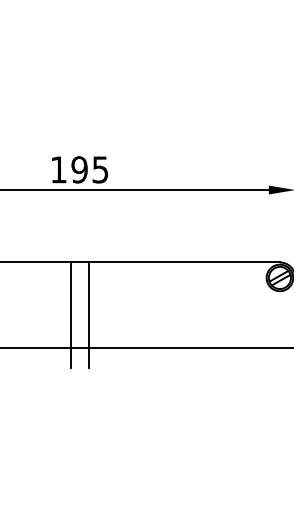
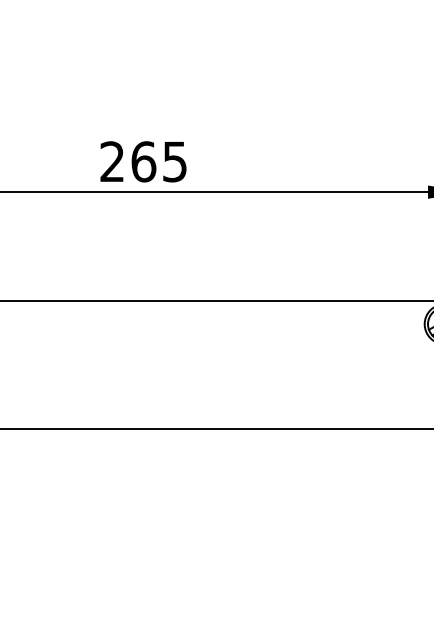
text: (69, 169) -> (128, 161), 195 -> 265
line: (70, 314) -> (129, 379), removed
line: (88, 314) -> (157, 379), removed

